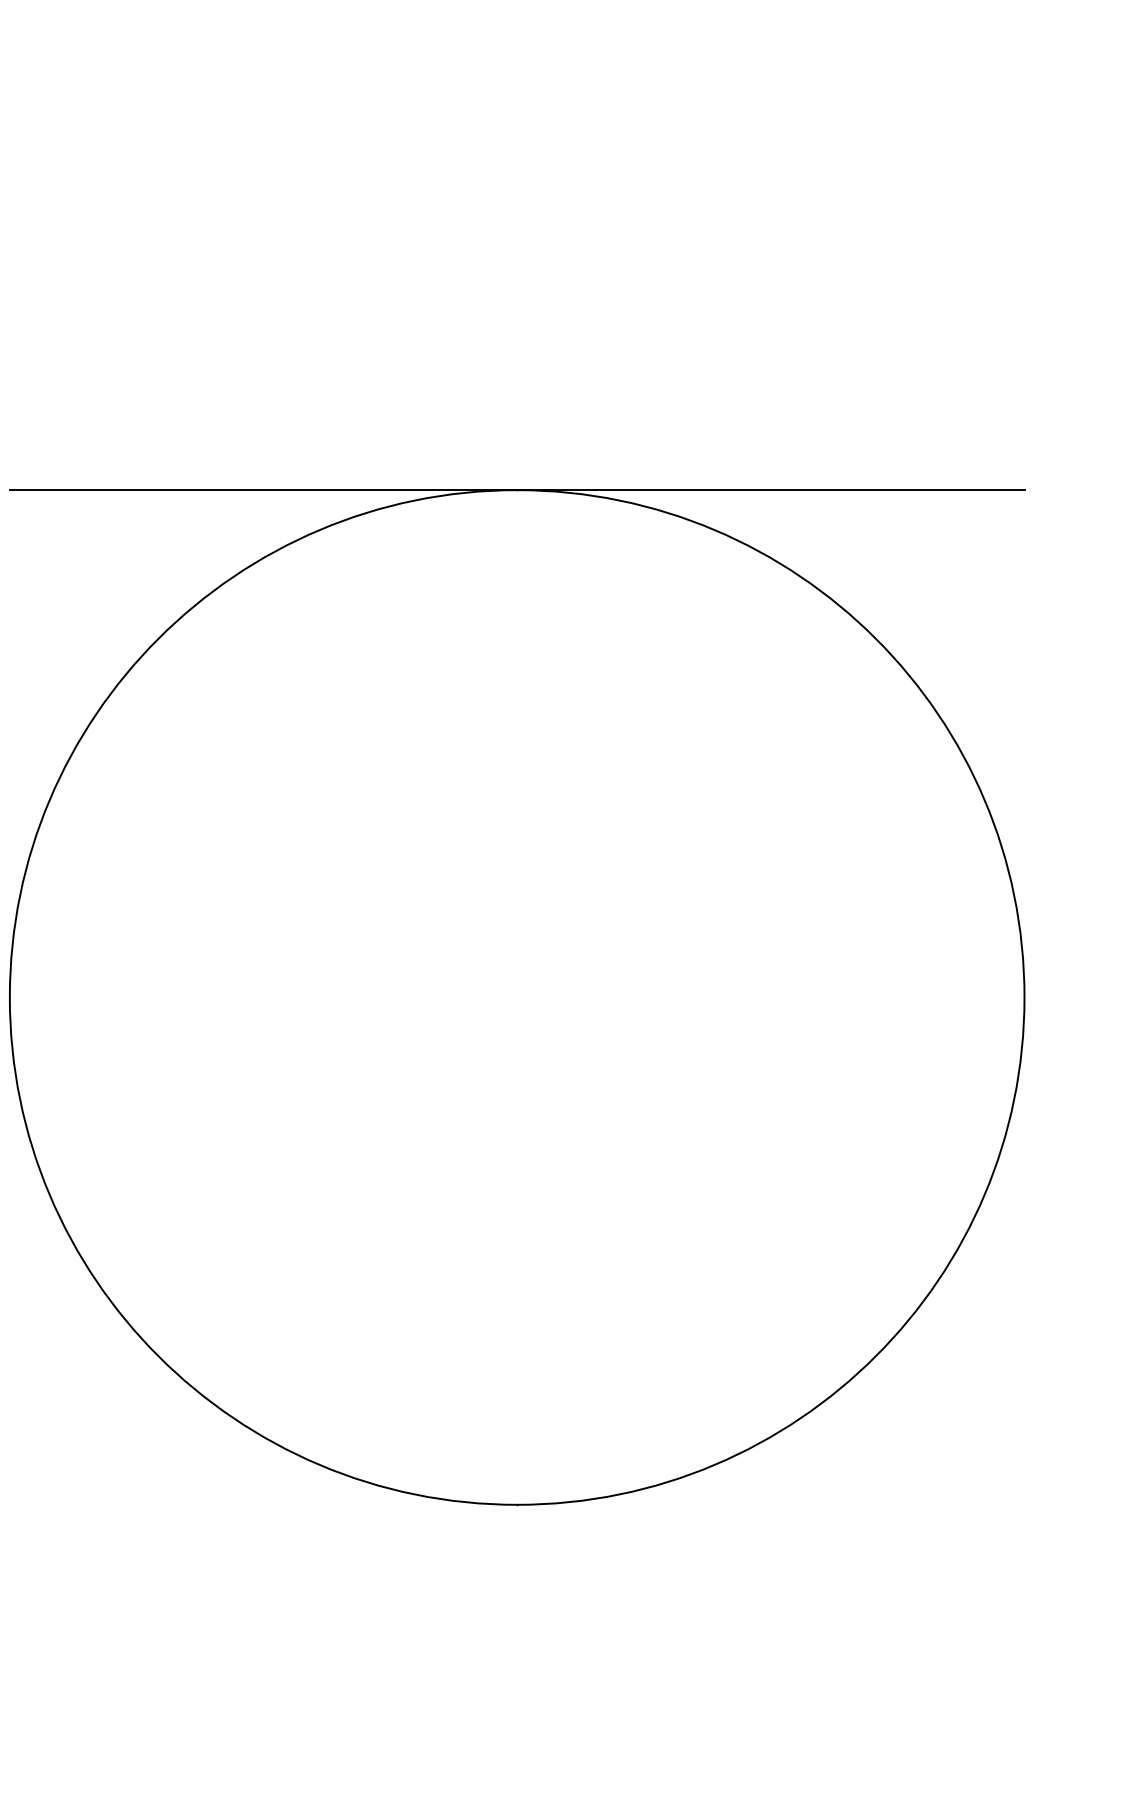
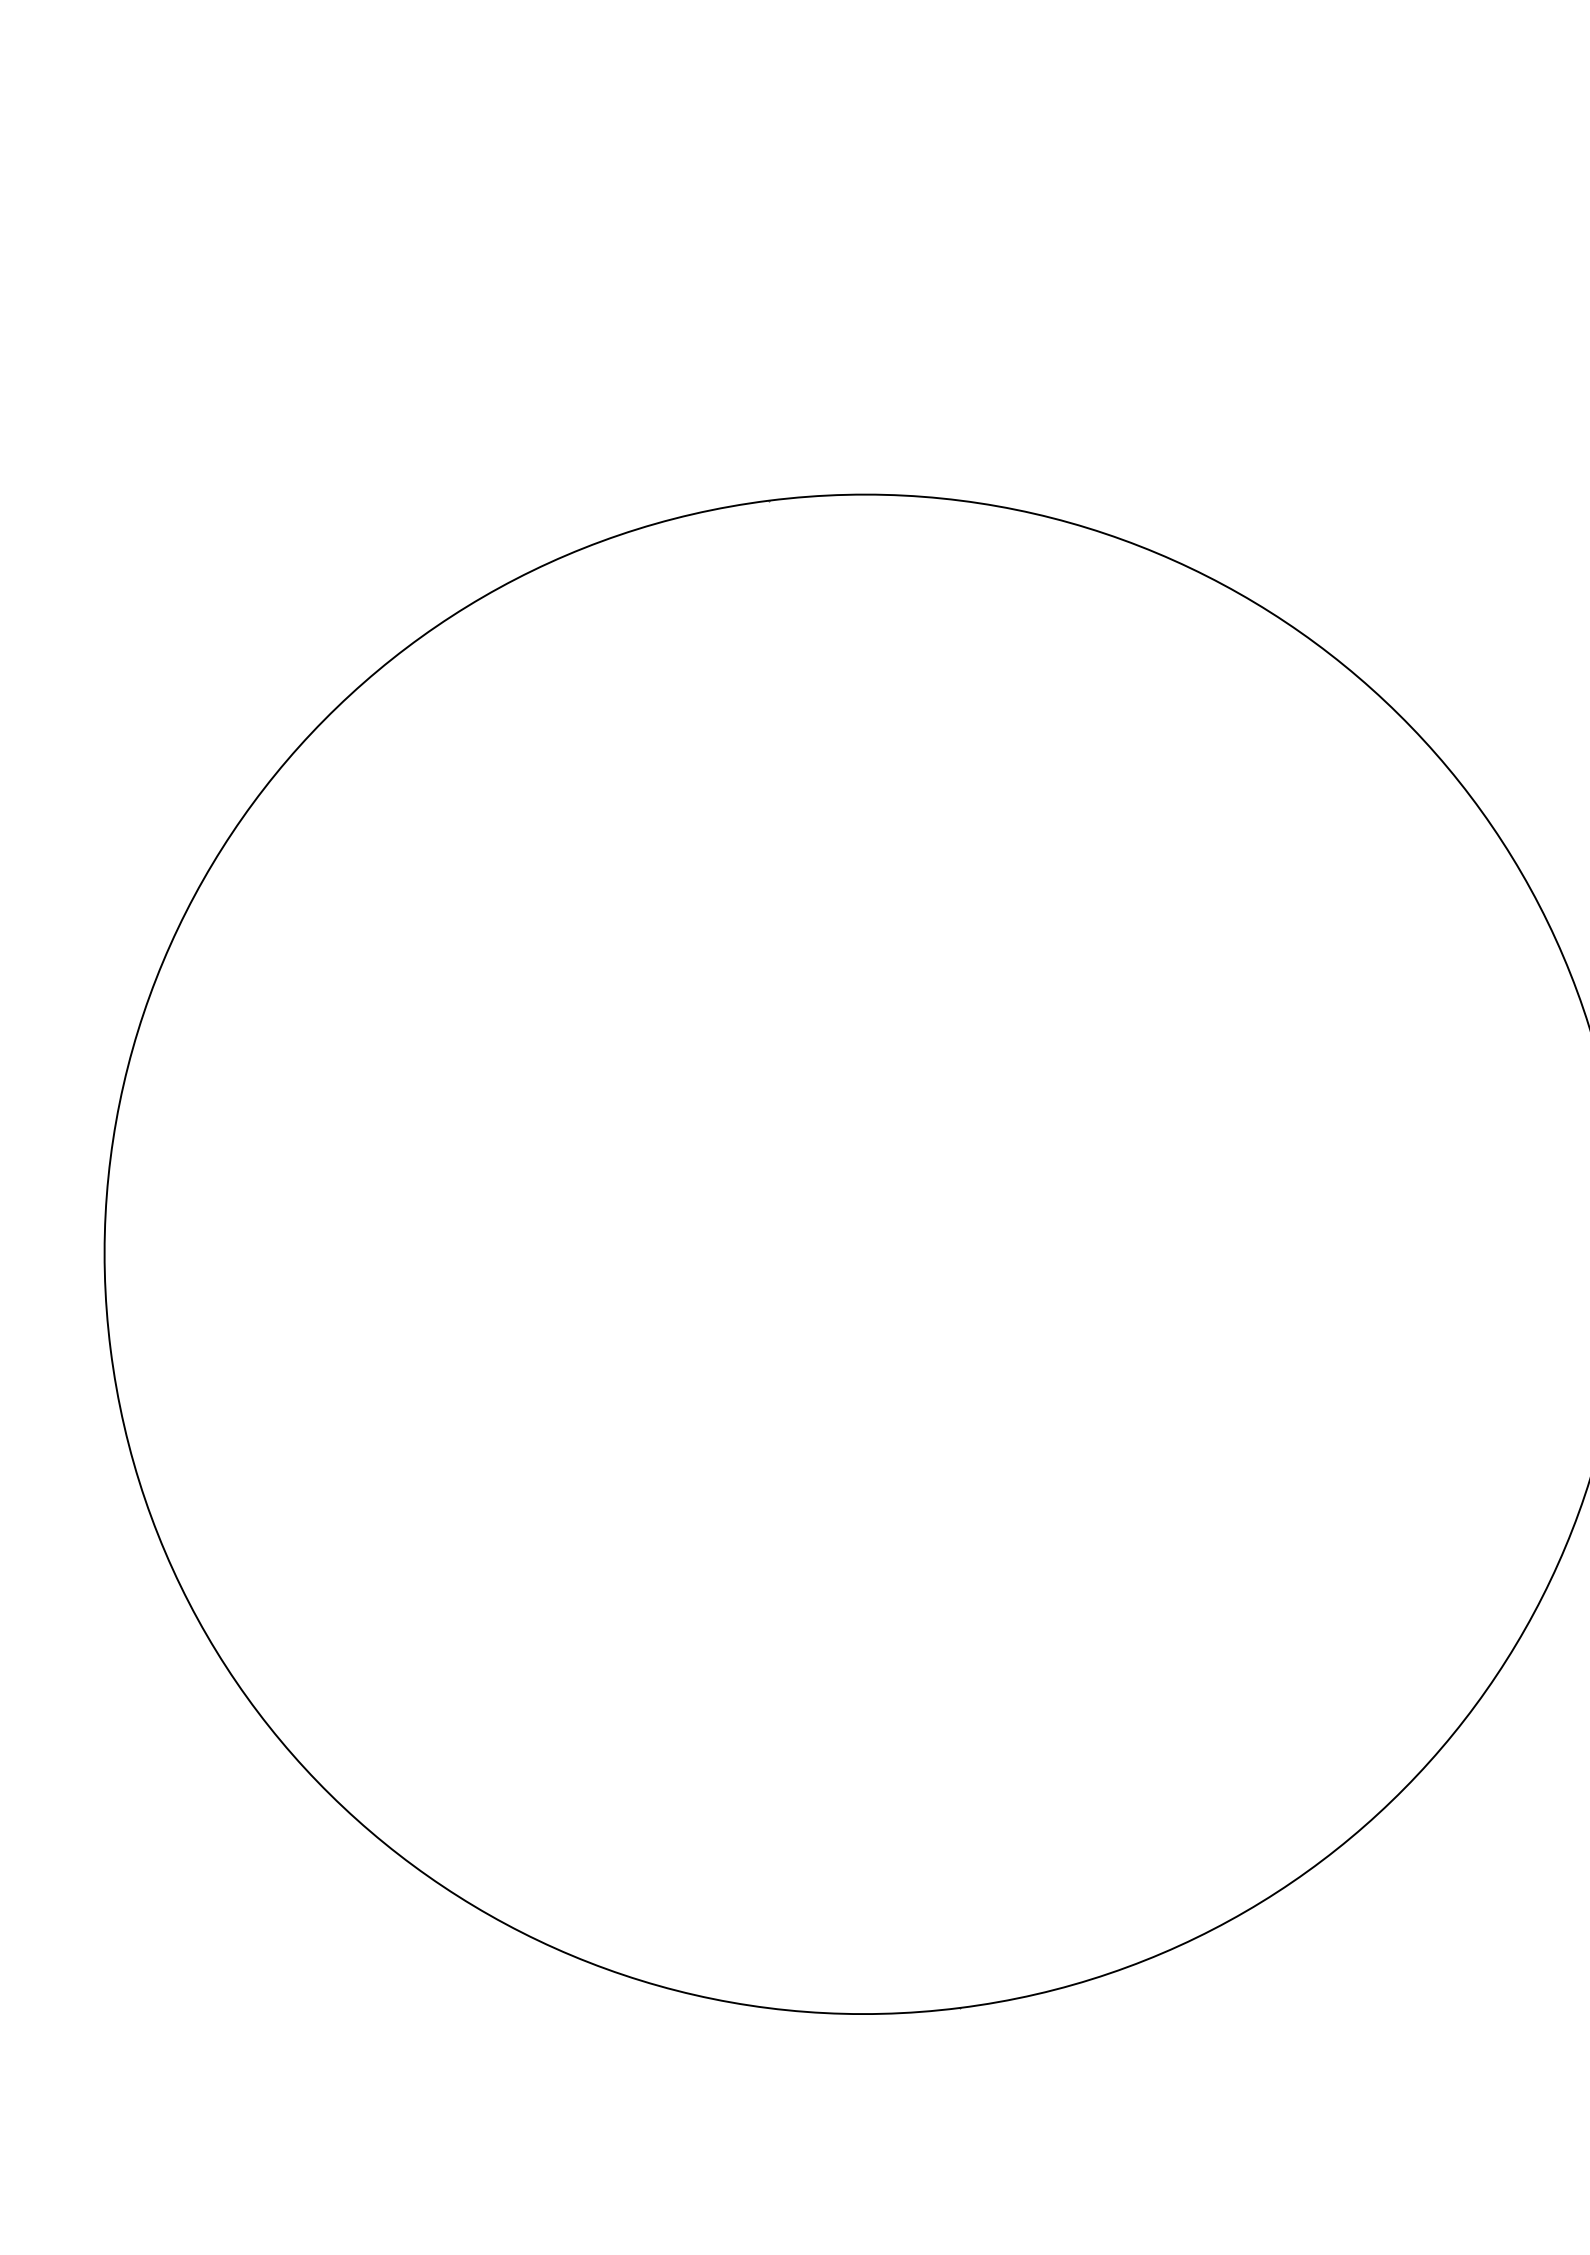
line: (516, 490) -> (768, 501), removed

